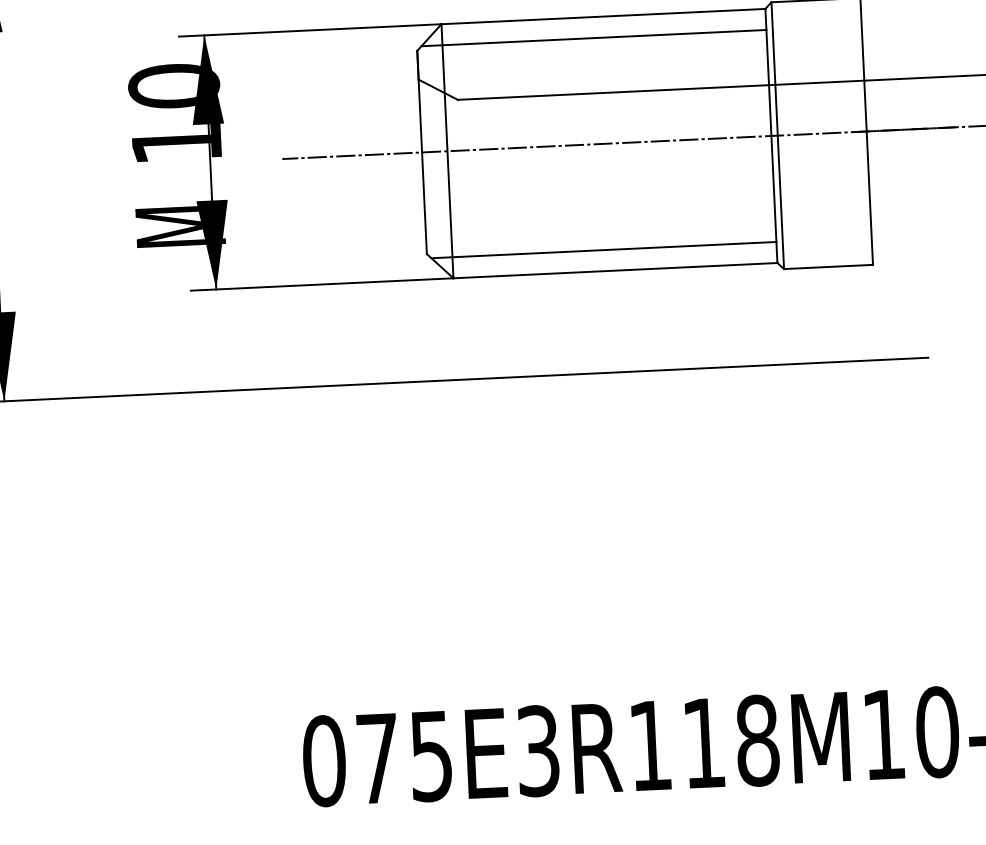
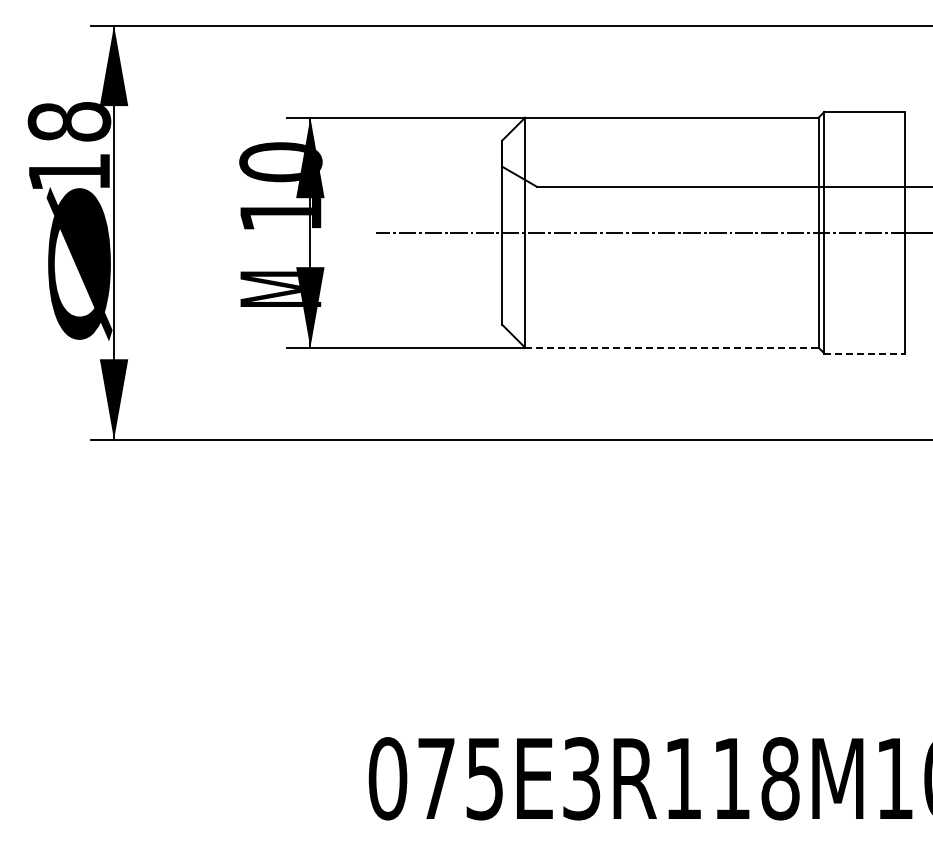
line: (593, 37) -> (662, 136), removed
line: (603, 249) -> (662, 328), removed
line: (829, 266) -> (865, 353), solid -> dashed
line: (614, 270) -> (671, 347), solid -> dashed

